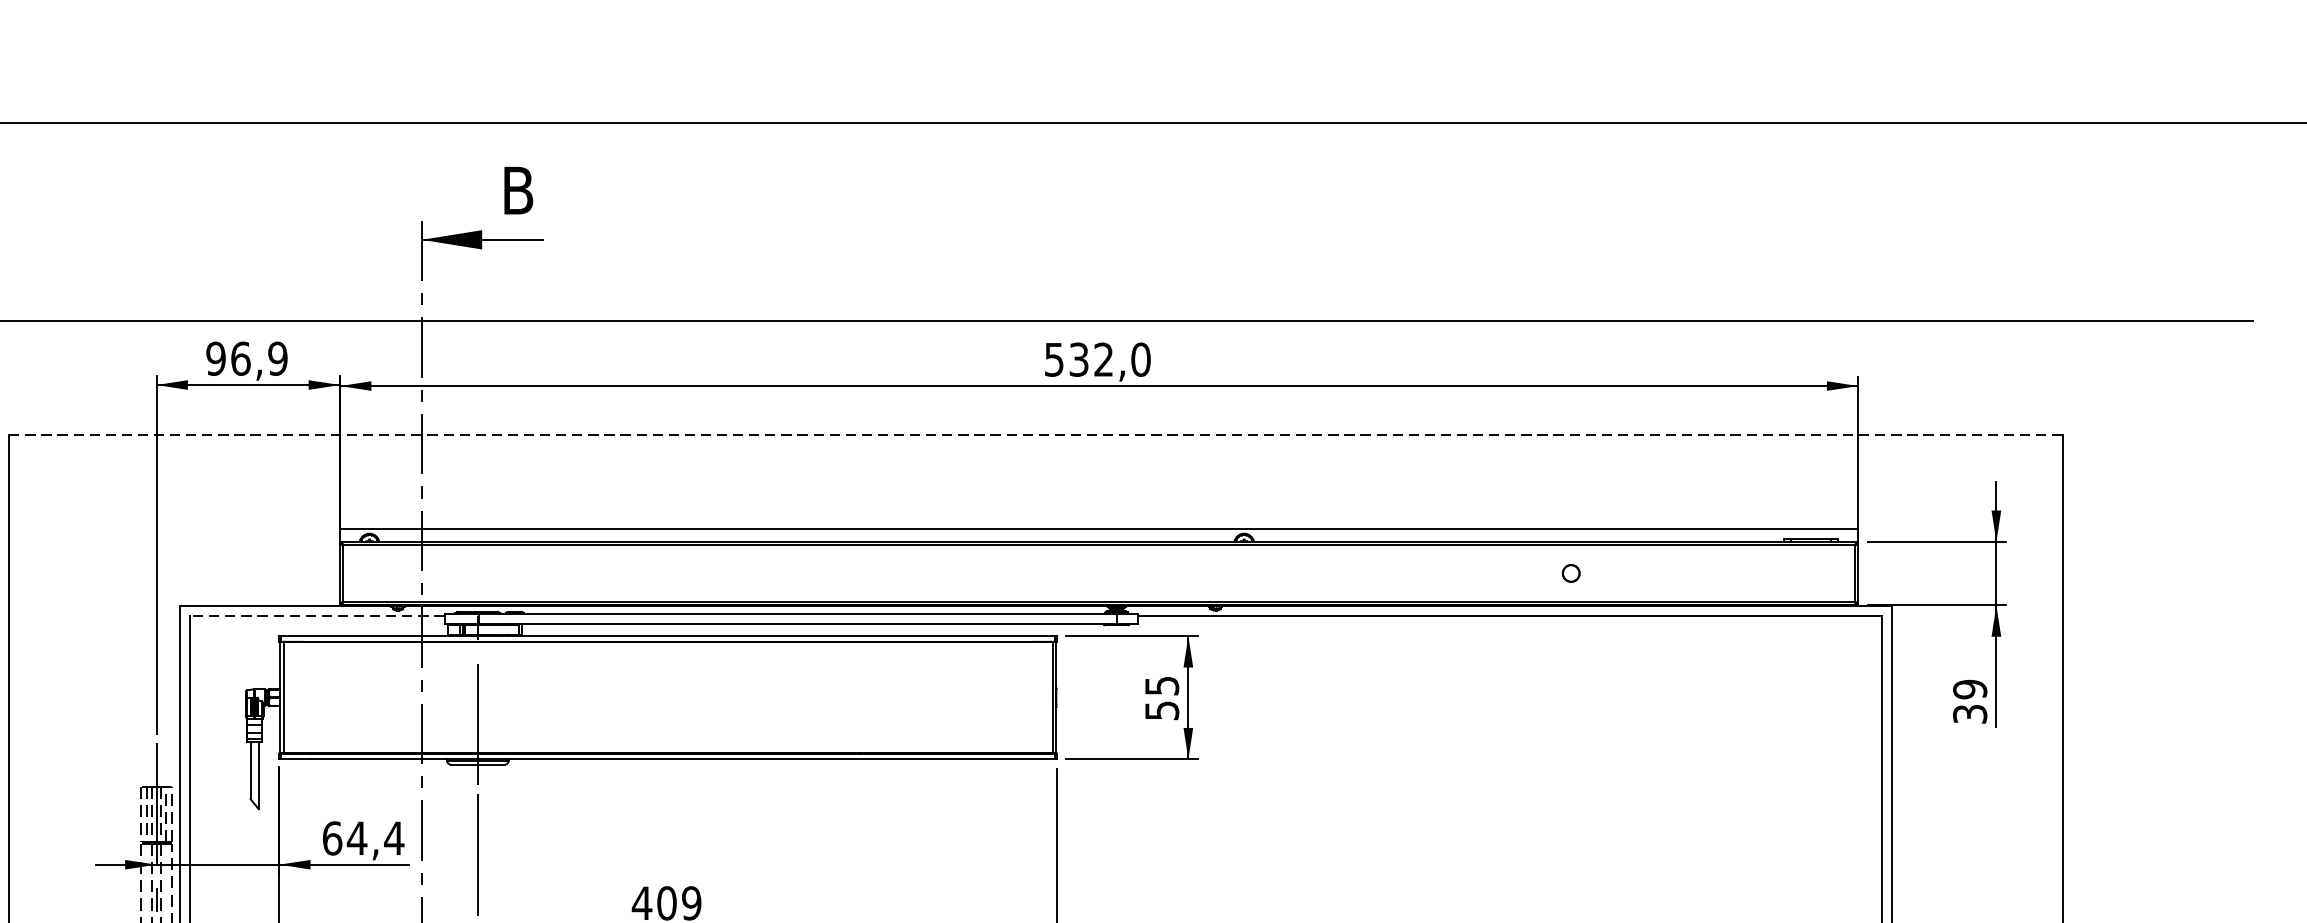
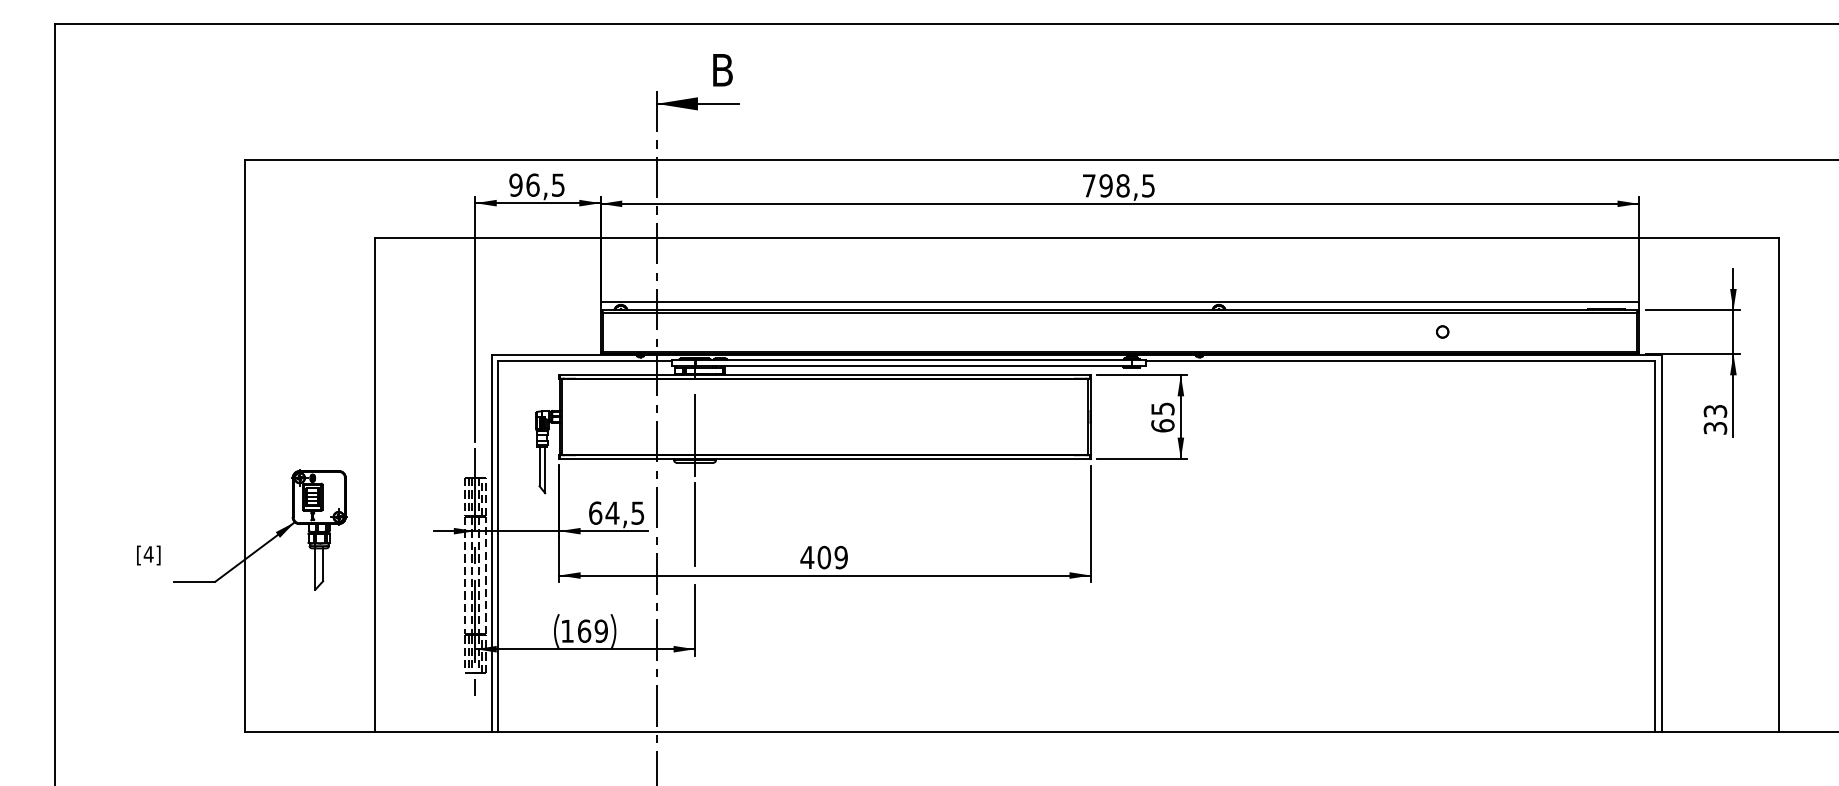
text: (276, 357) -> (557, 184), 96,9 -> 96,5
text: (1097, 359) -> (1118, 185), 532,0 -> 798,5
line: (1037, 435) -> (1077, 237), dashed -> solid
line: (316, 616) -> (584, 361), dashed -> solid
text: (1968, 689) -> (1714, 411), 39 -> 33
text: (1161, 710) -> (1162, 425), 55 -> 65
text: (393, 837) -> (637, 512), 64,4 -> 64,5

